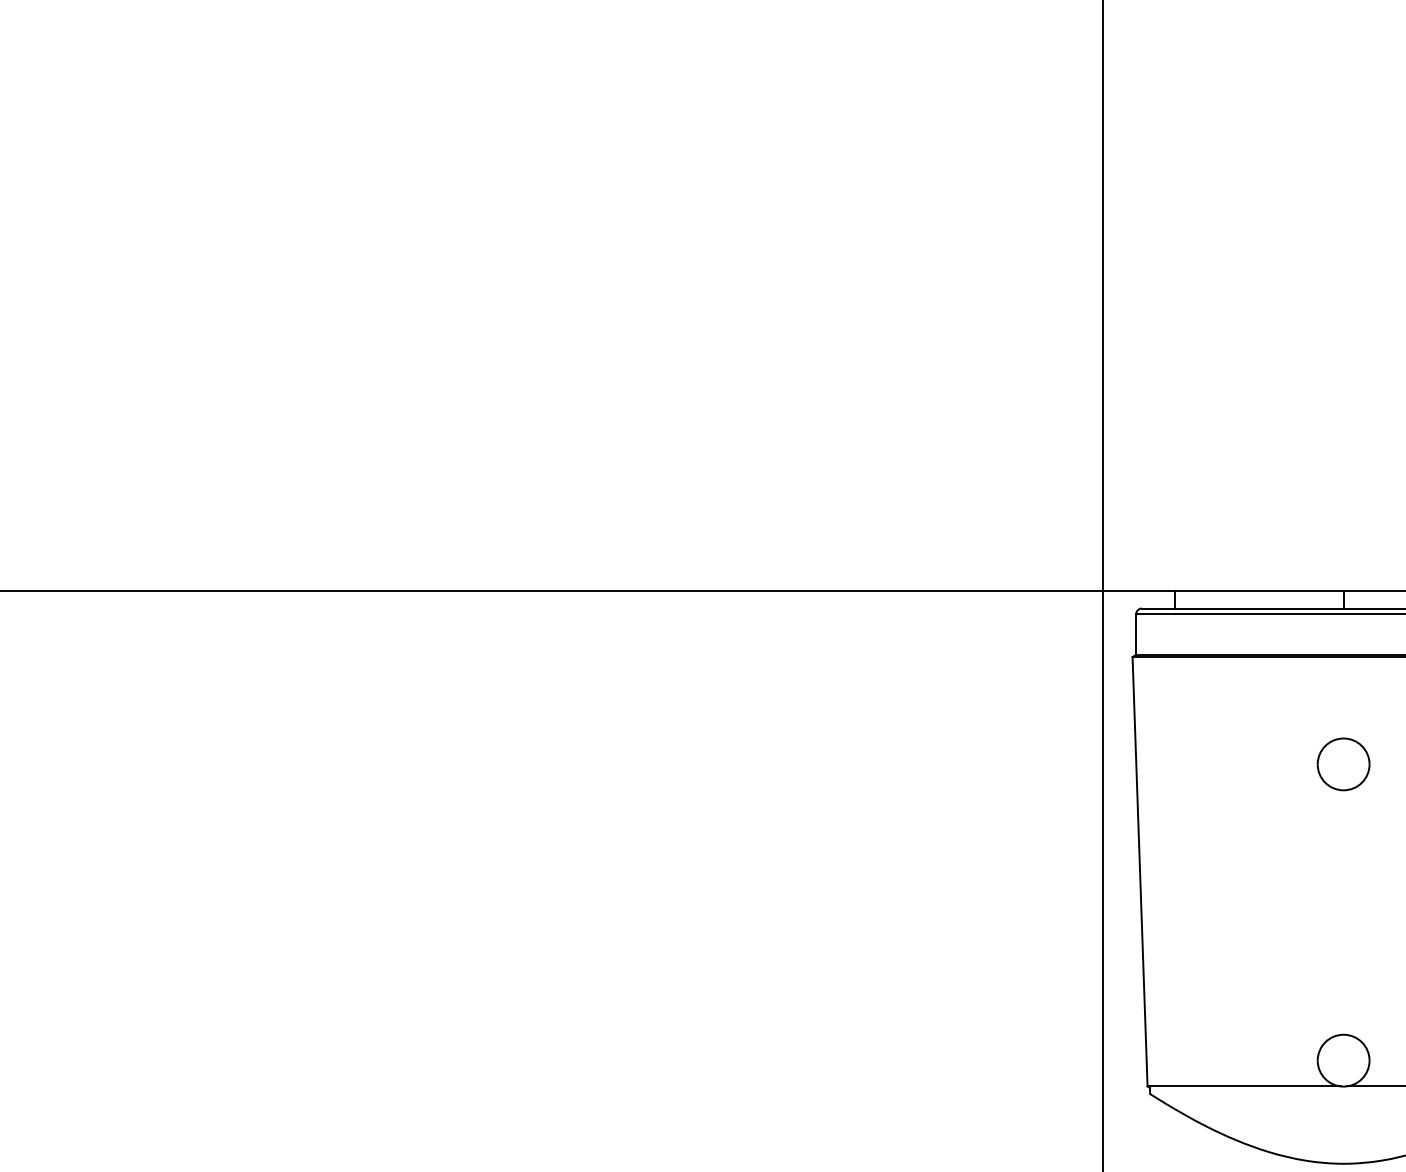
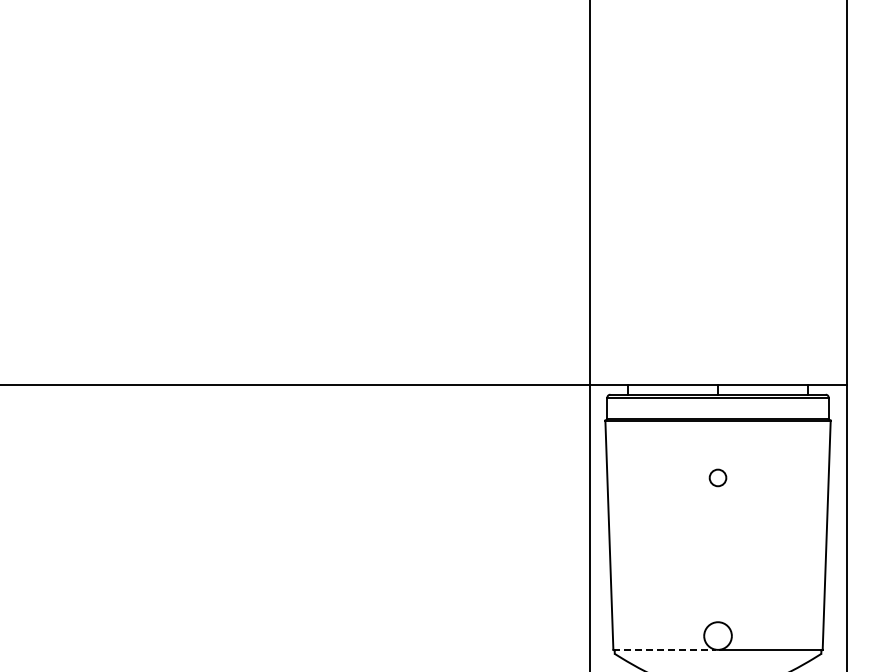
part: (1342, 763) -> (717, 477), size x0.6
line: (1243, 1085) -> (664, 649), solid -> dashed

